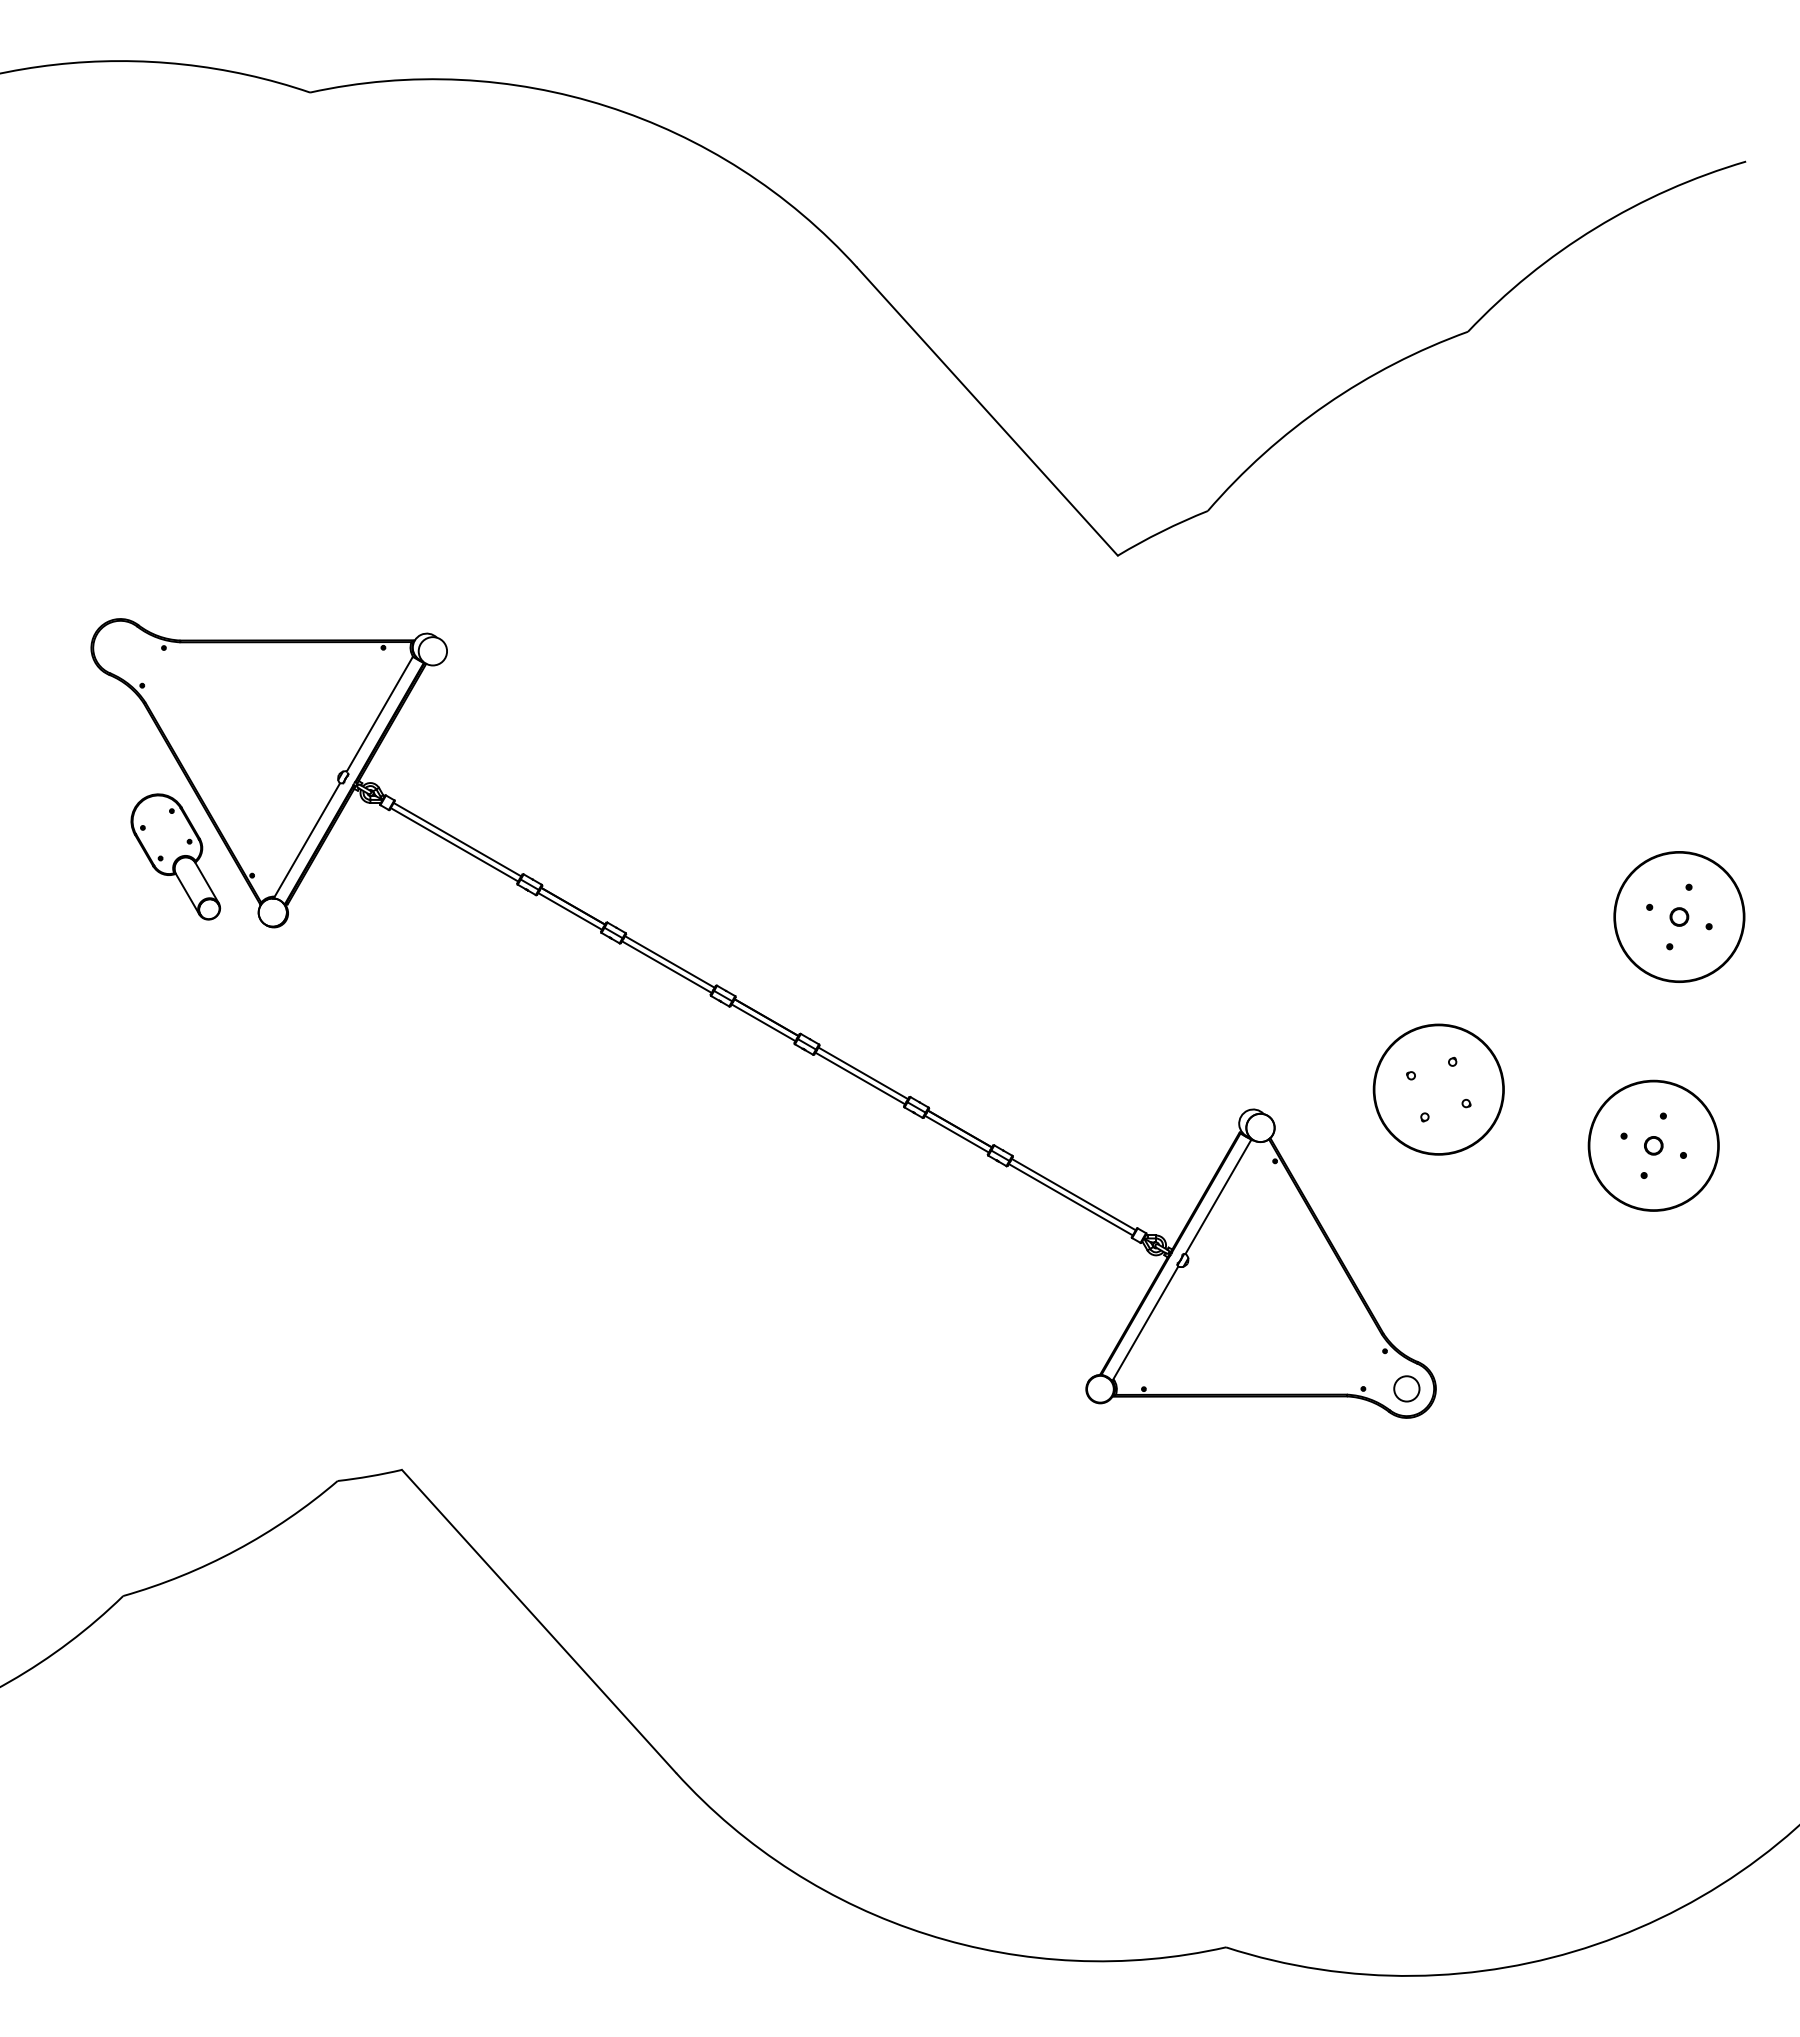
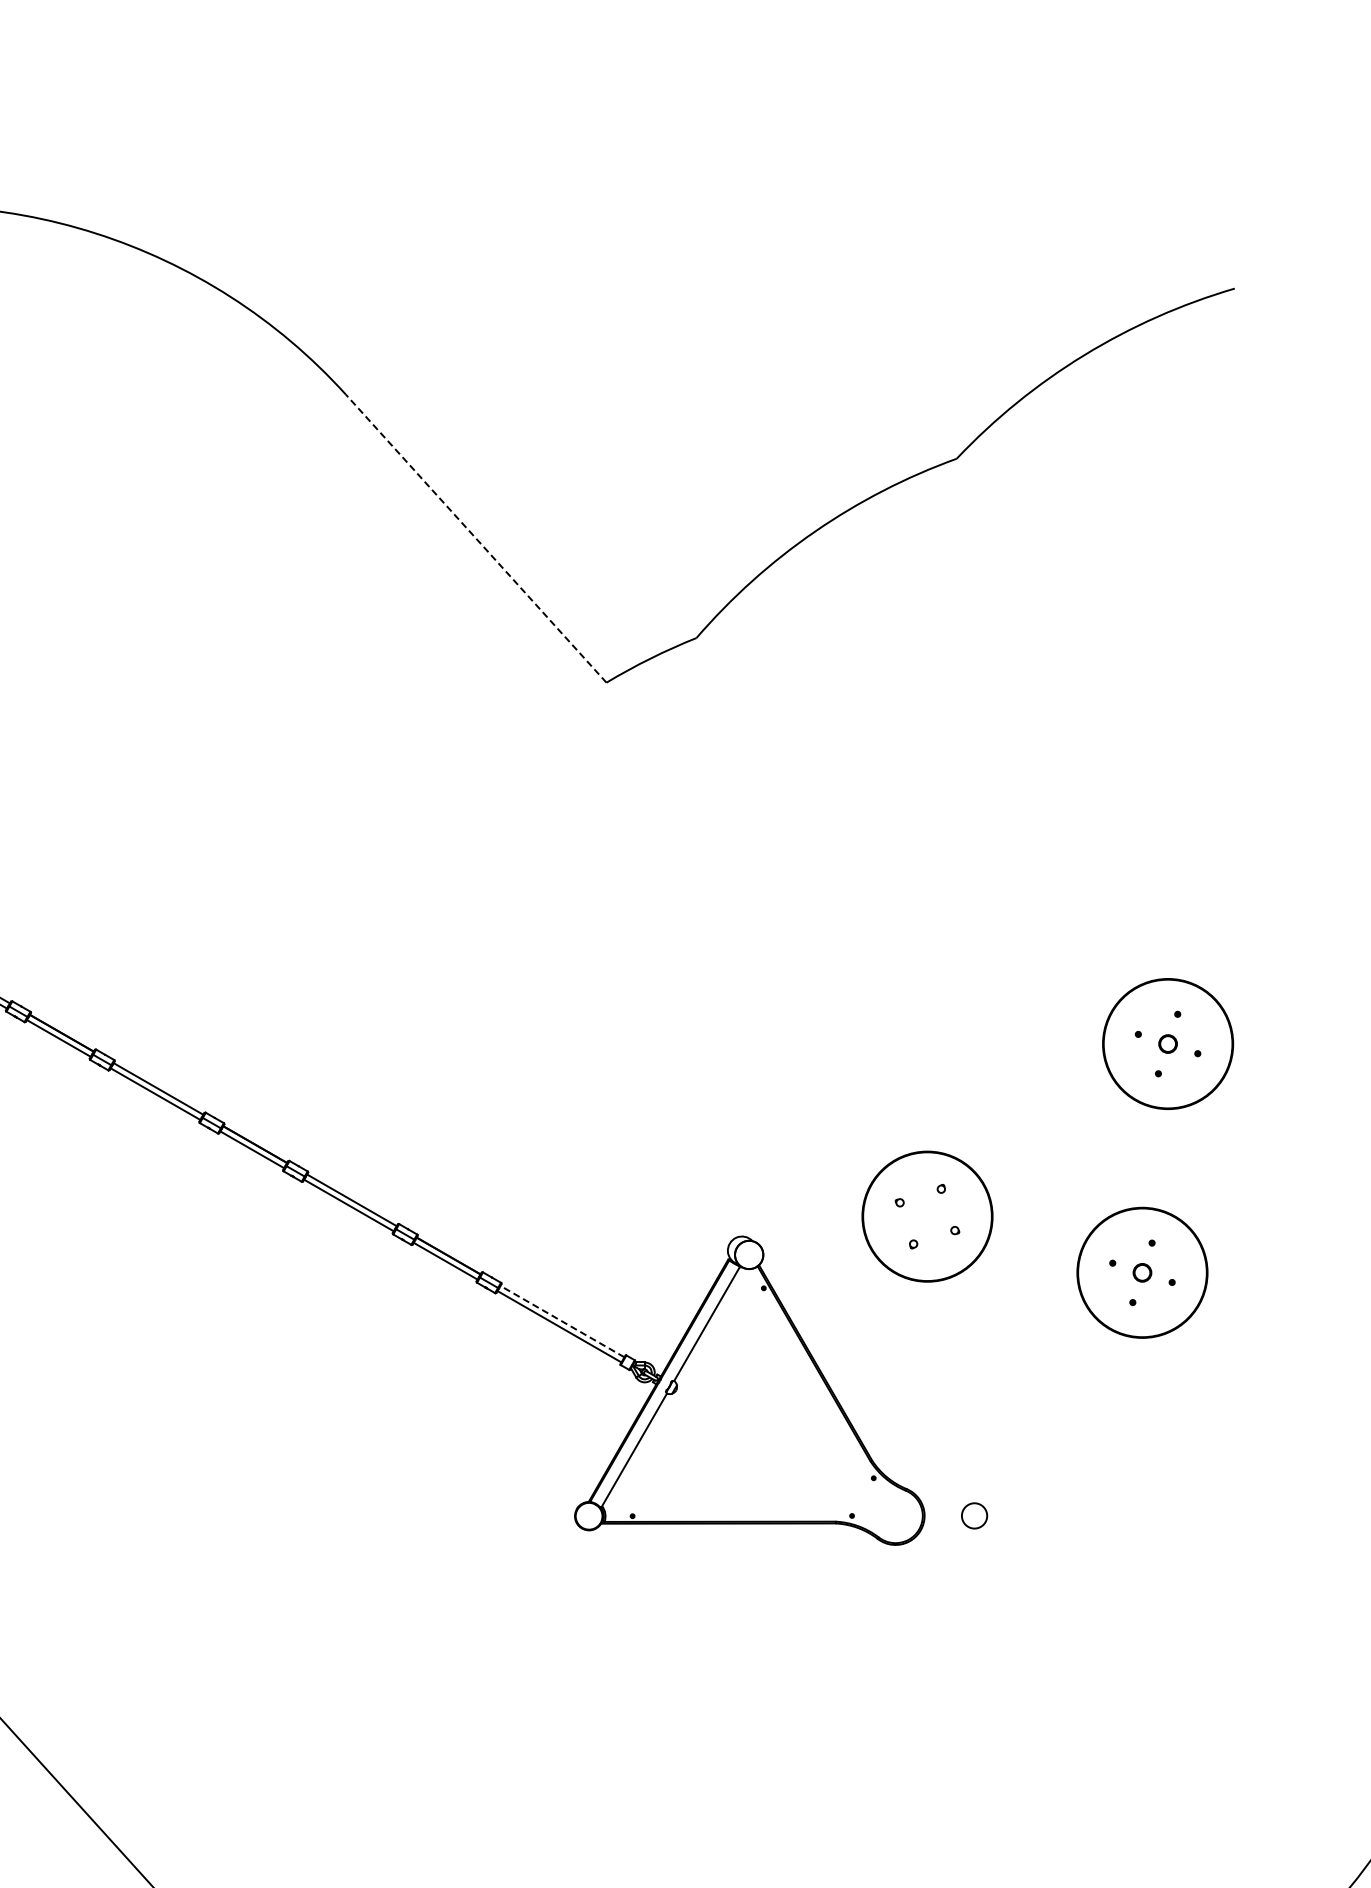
line: (987, 411) -> (476, 538), solid -> dashed
line: (1073, 1194) -> (562, 1321), solid -> dashed
circle: (1406, 1388) -> (974, 1515), moved

